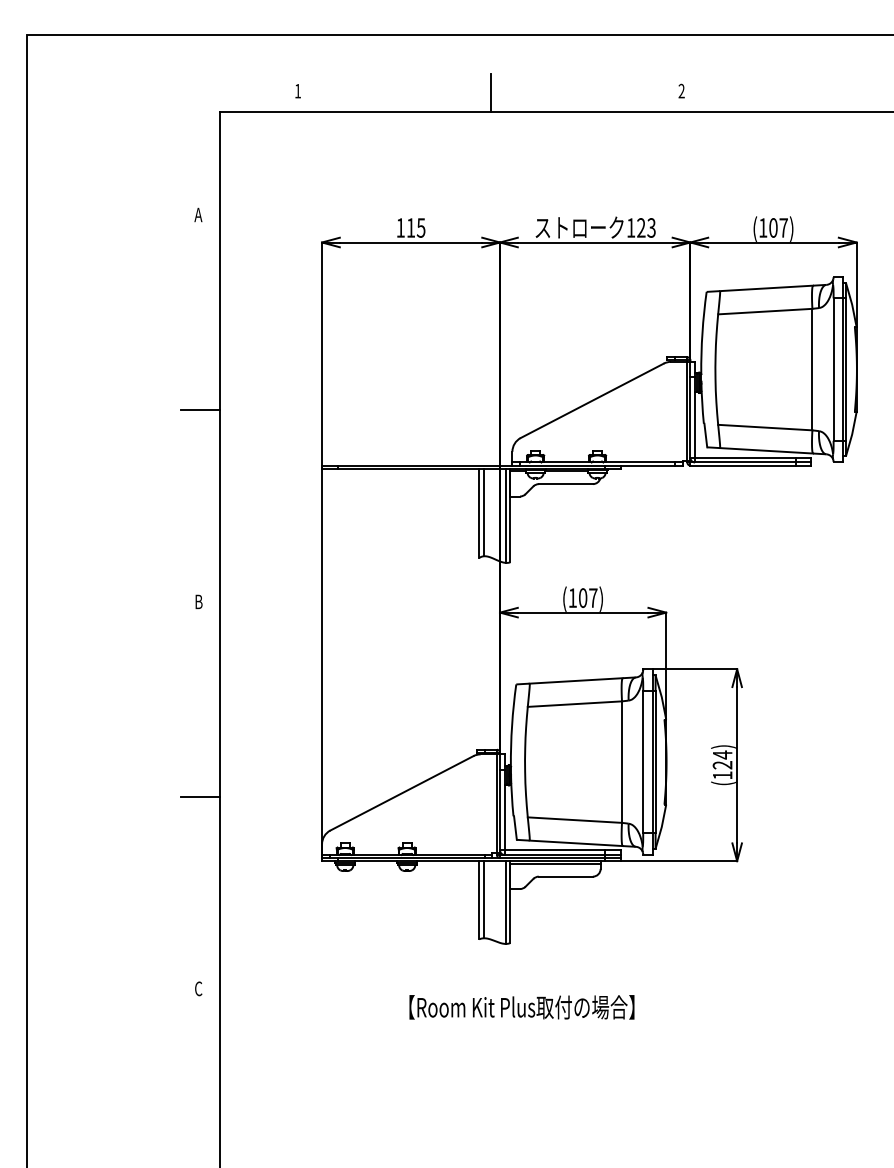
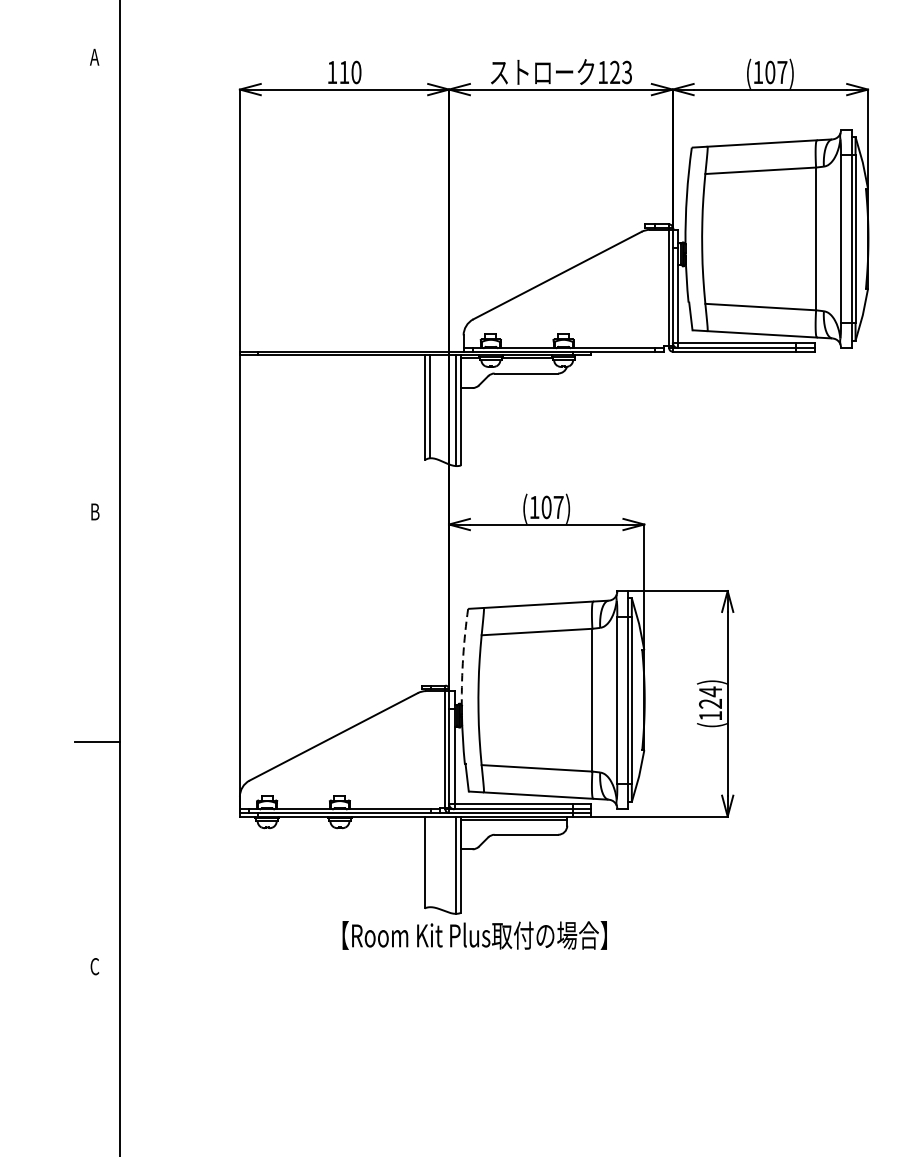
text: (420, 227) -> (355, 71), 115 -> 110
line: (200, 410) -> (97, 286), removed
arc: (512, 725) -> (463, 657), solid -> dashed
line: (483, 899) -> (429, 861), removed
text: (521, 1007) -> (474, 935), moved

